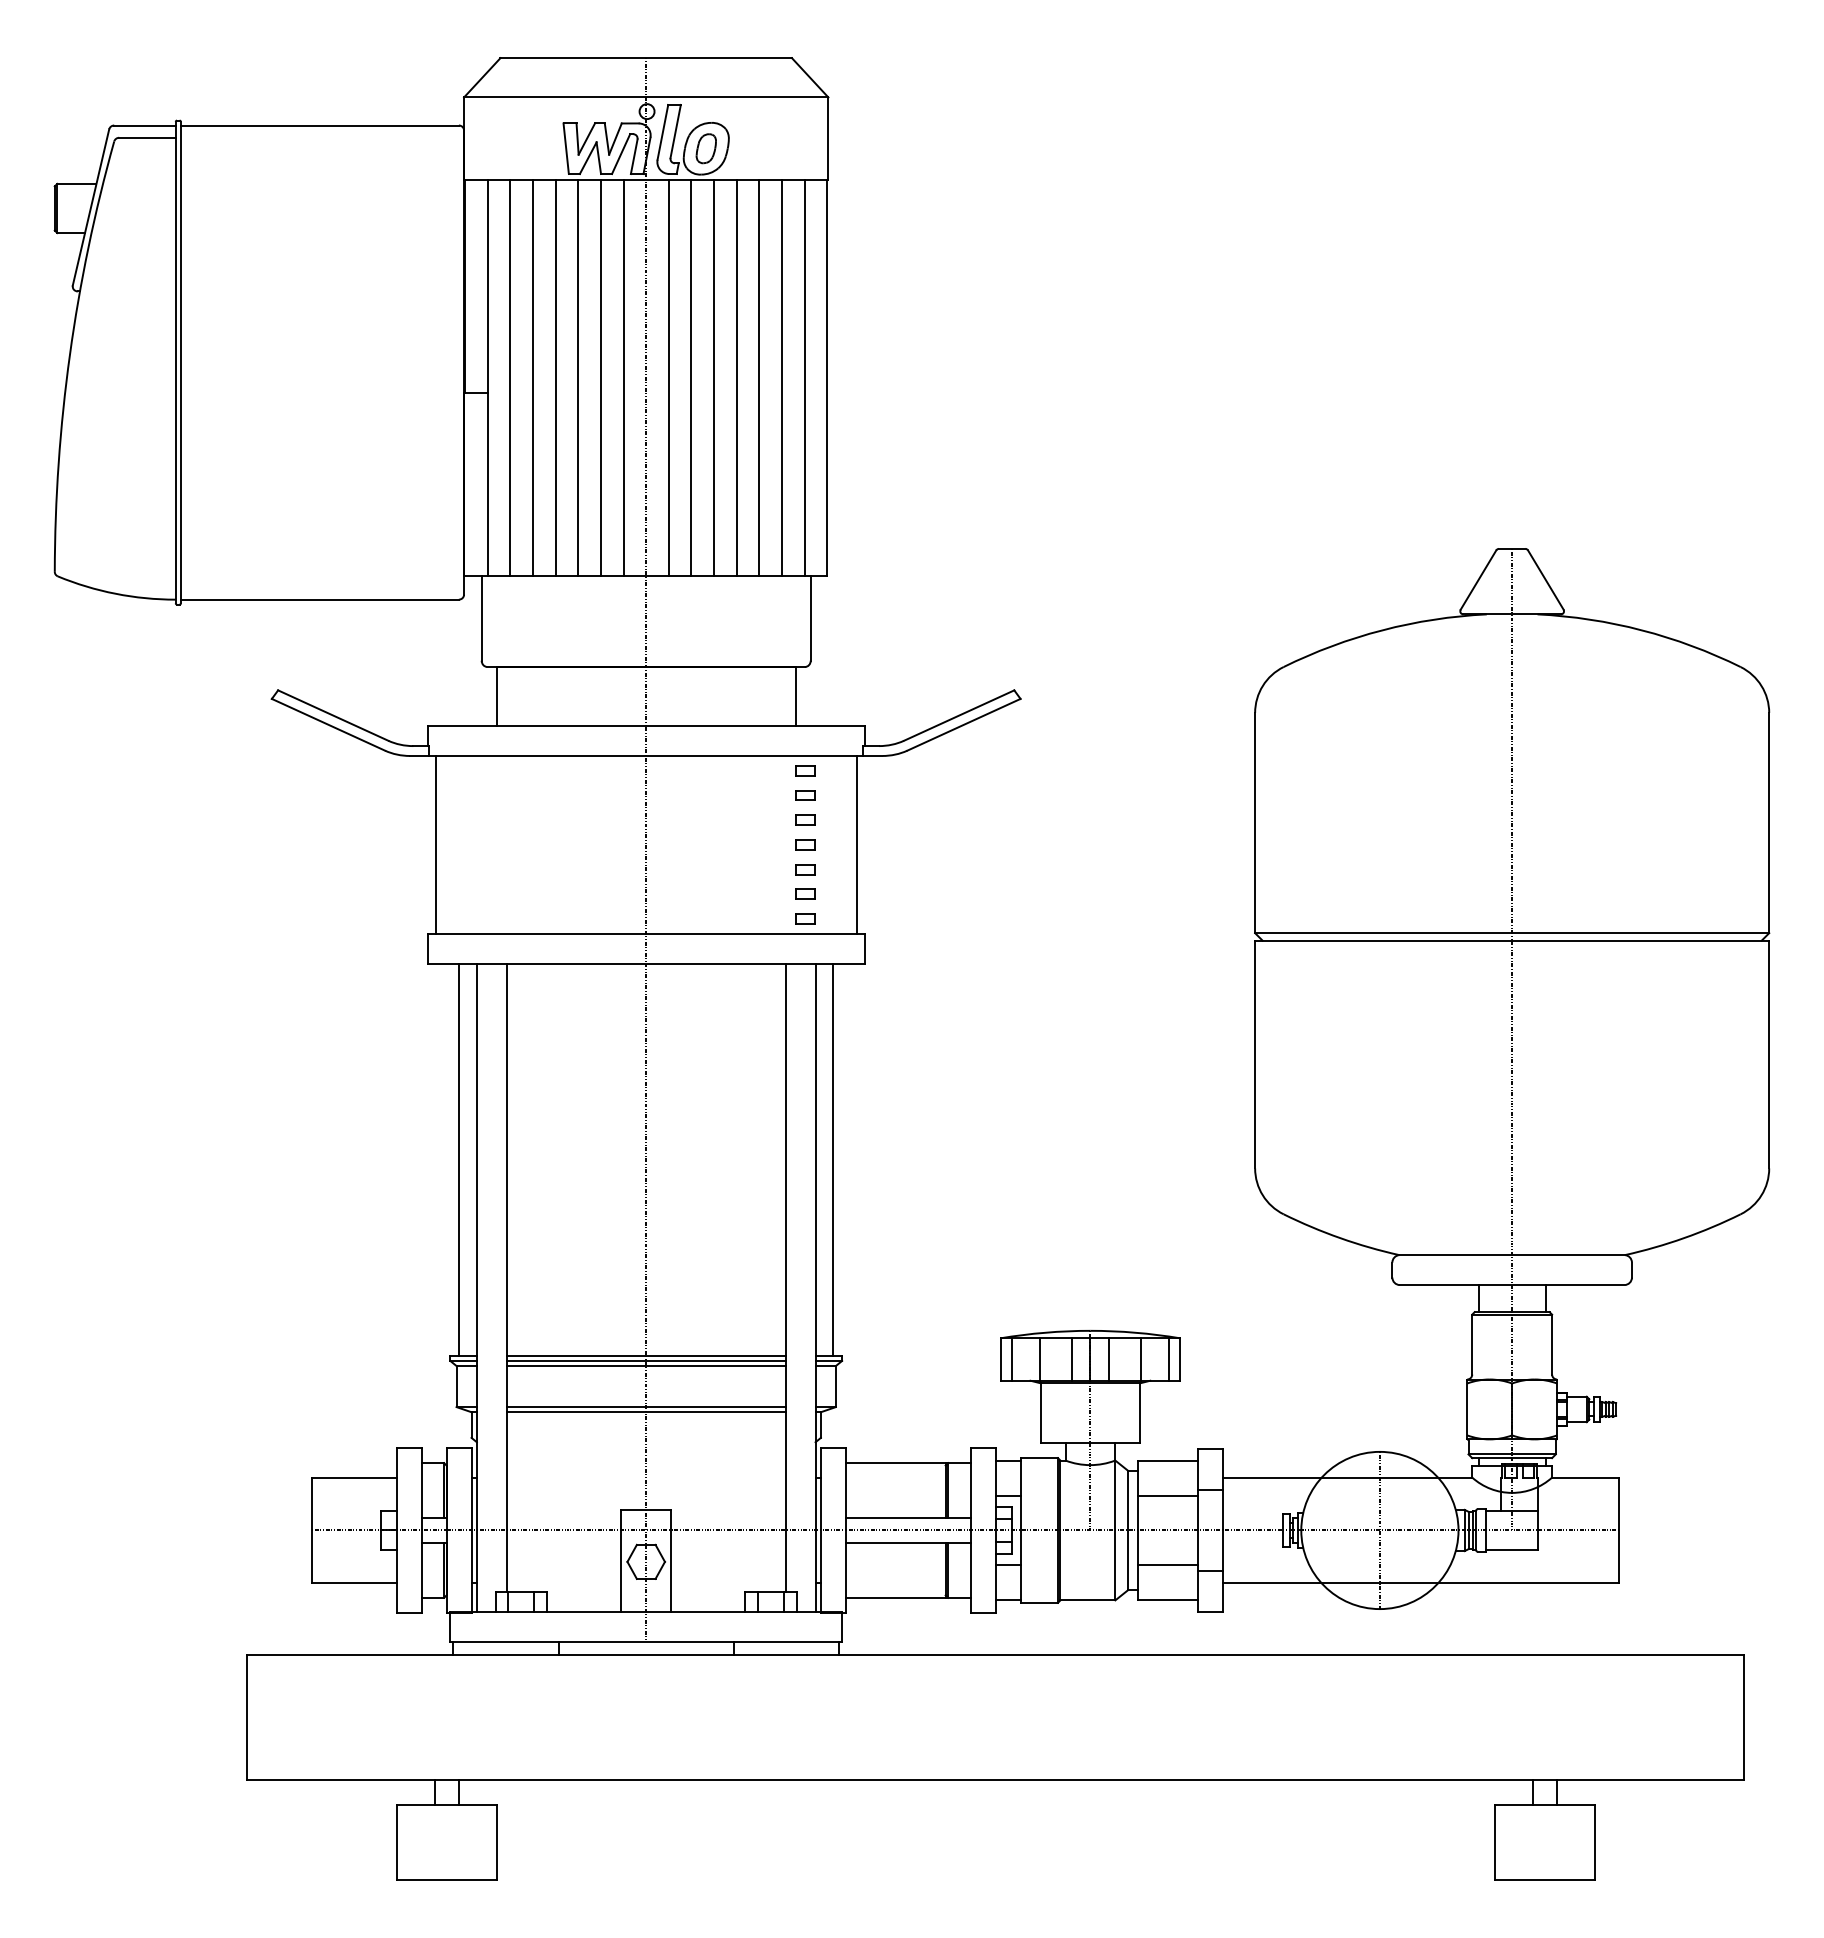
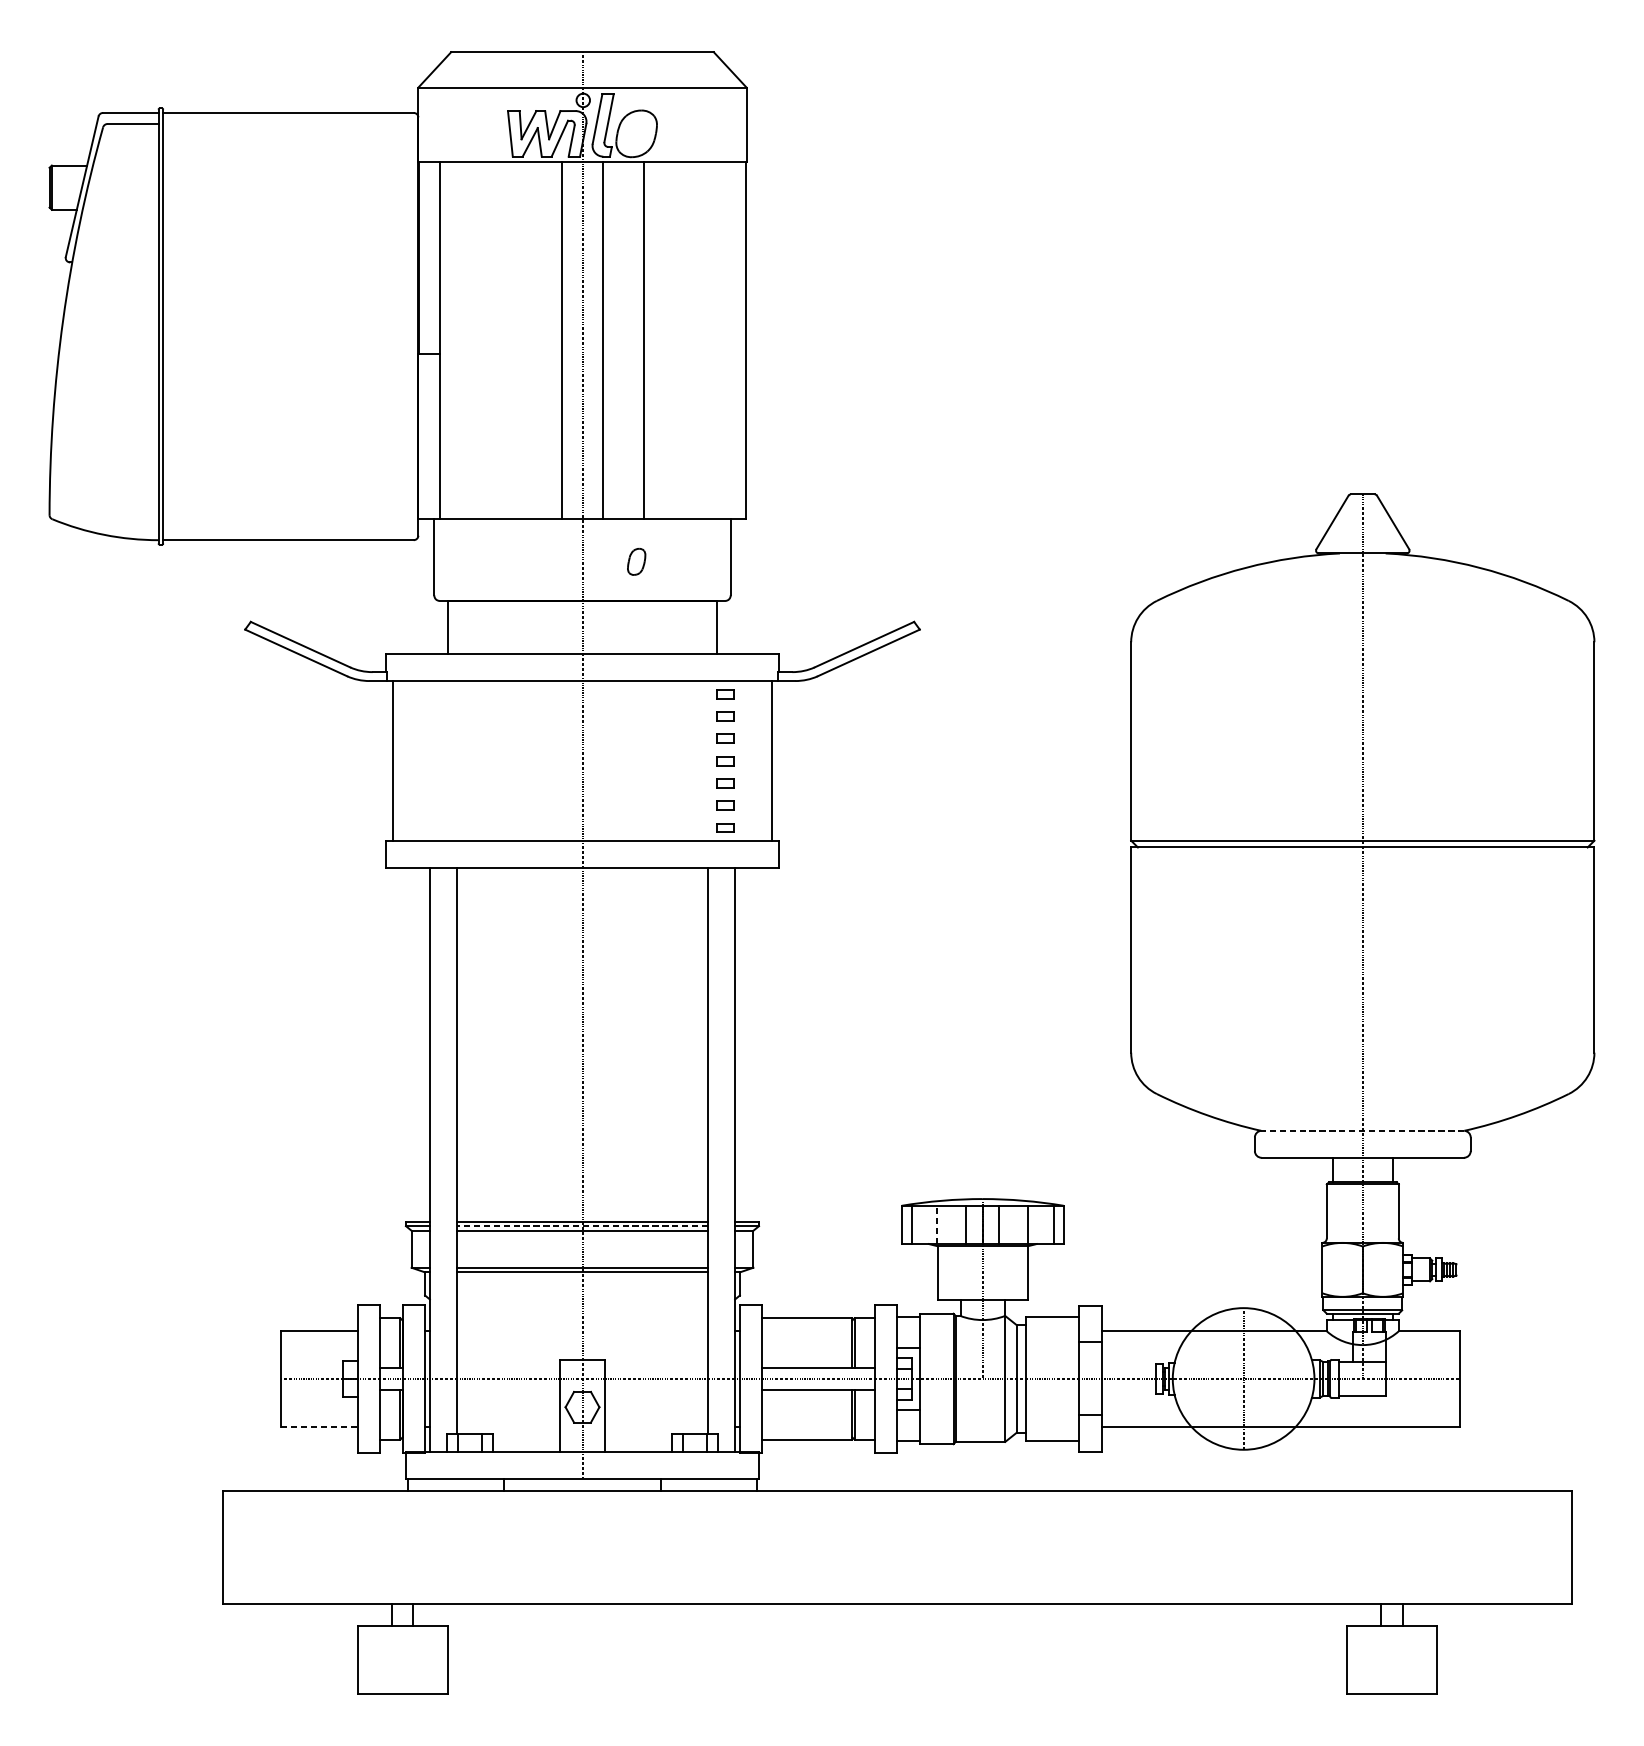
part: (705, 148) -> (635, 561), moved
line: (510, 377) -> (460, 339), removed
line: (533, 377) -> (480, 339), removed
line: (555, 377) -> (500, 339), removed
line: (578, 377) -> (521, 339), removed
line: (600, 377) -> (541, 339), removed
line: (691, 377) -> (623, 339), removed
line: (736, 377) -> (663, 339), removed
line: (759, 377) -> (684, 339), removed
line: (781, 377) -> (704, 339), removed
line: (804, 377) -> (725, 339), removed
line: (459, 1159) -> (414, 1044), removed
line: (833, 1159) -> (751, 1044), removed
line: (1512, 1255) -> (1363, 1131), solid -> dashed
line: (1040, 1359) -> (937, 1224), solid -> dashed
line: (645, 1360) -> (581, 1225), solid -> dashed
line: (1167, 1495) -> (1052, 1347), removed
line: (1167, 1565) -> (1052, 1410), removed
line: (354, 1583) -> (319, 1426), solid -> dashed

